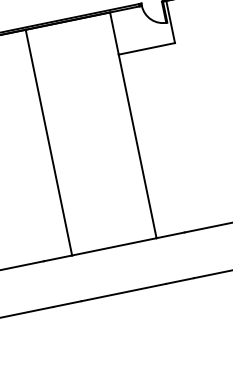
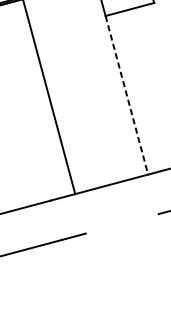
line: (137, 146) -> (126, 95), solid -> dashed
line: (123, 292) -> (122, 223), removed

